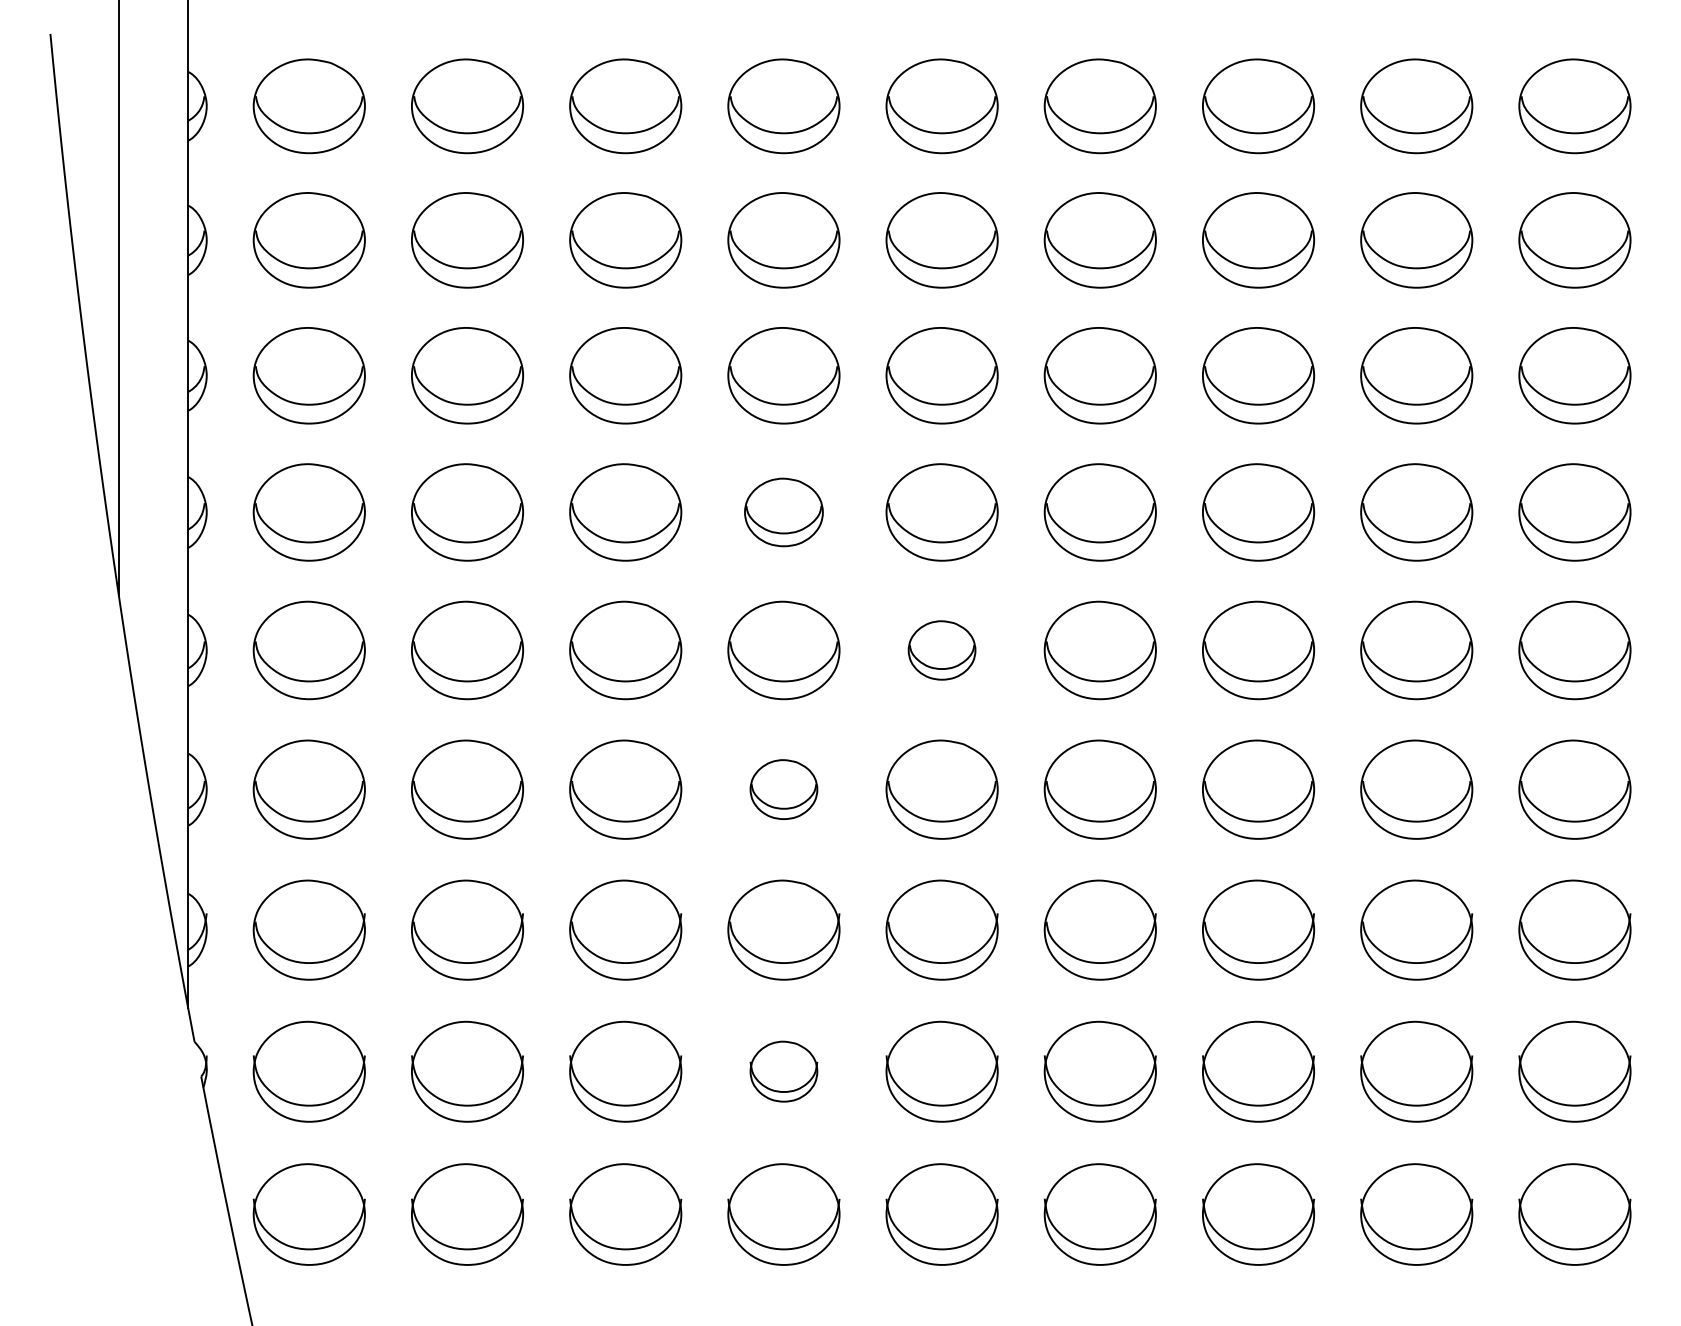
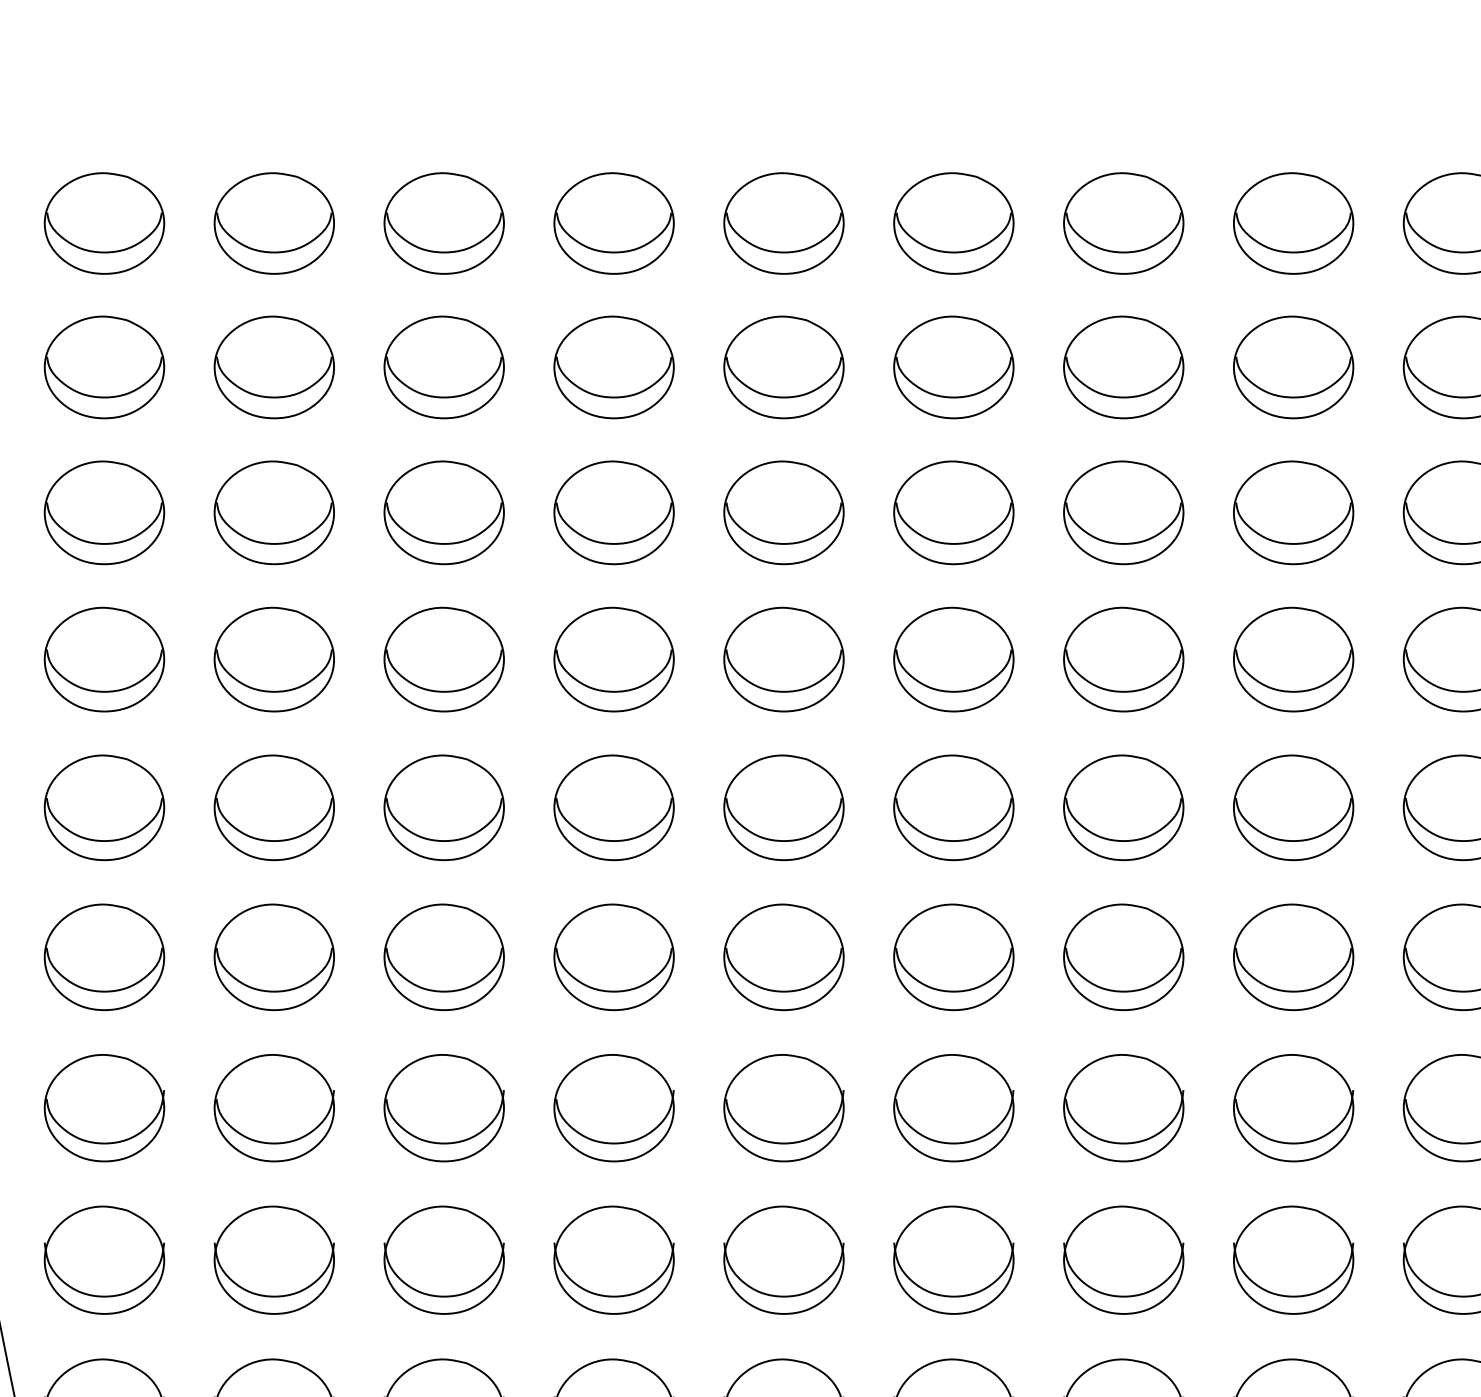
part: (783, 512) -> (613, 659), size x1.43
part: (941, 650) -> (783, 807), size x1.67
part: (783, 789) -> (613, 957), size x1.67
part: (783, 1071) -> (613, 1259), size x1.67

